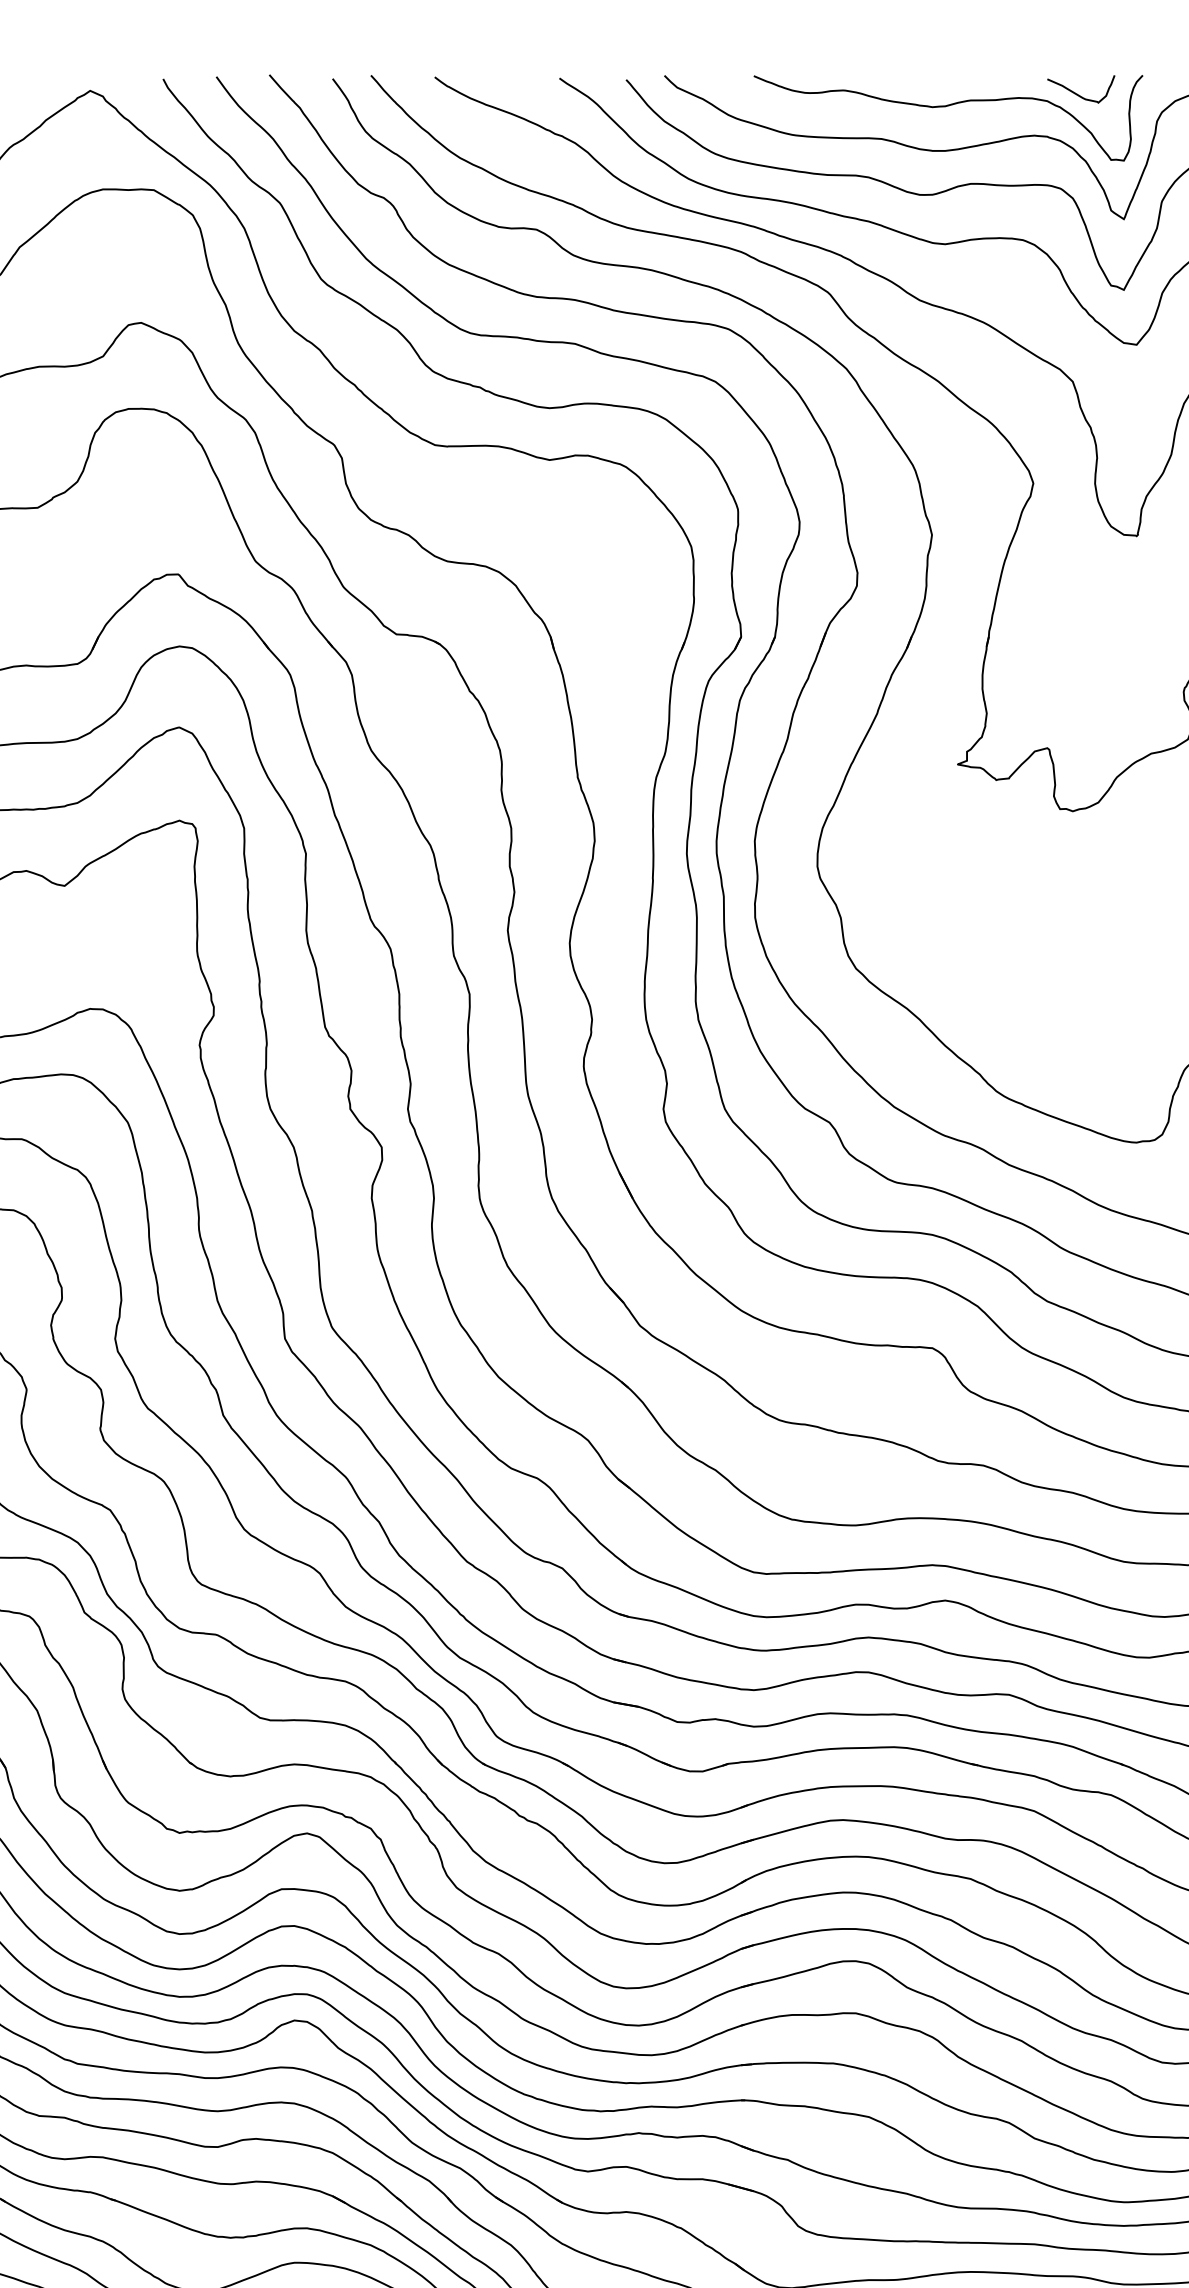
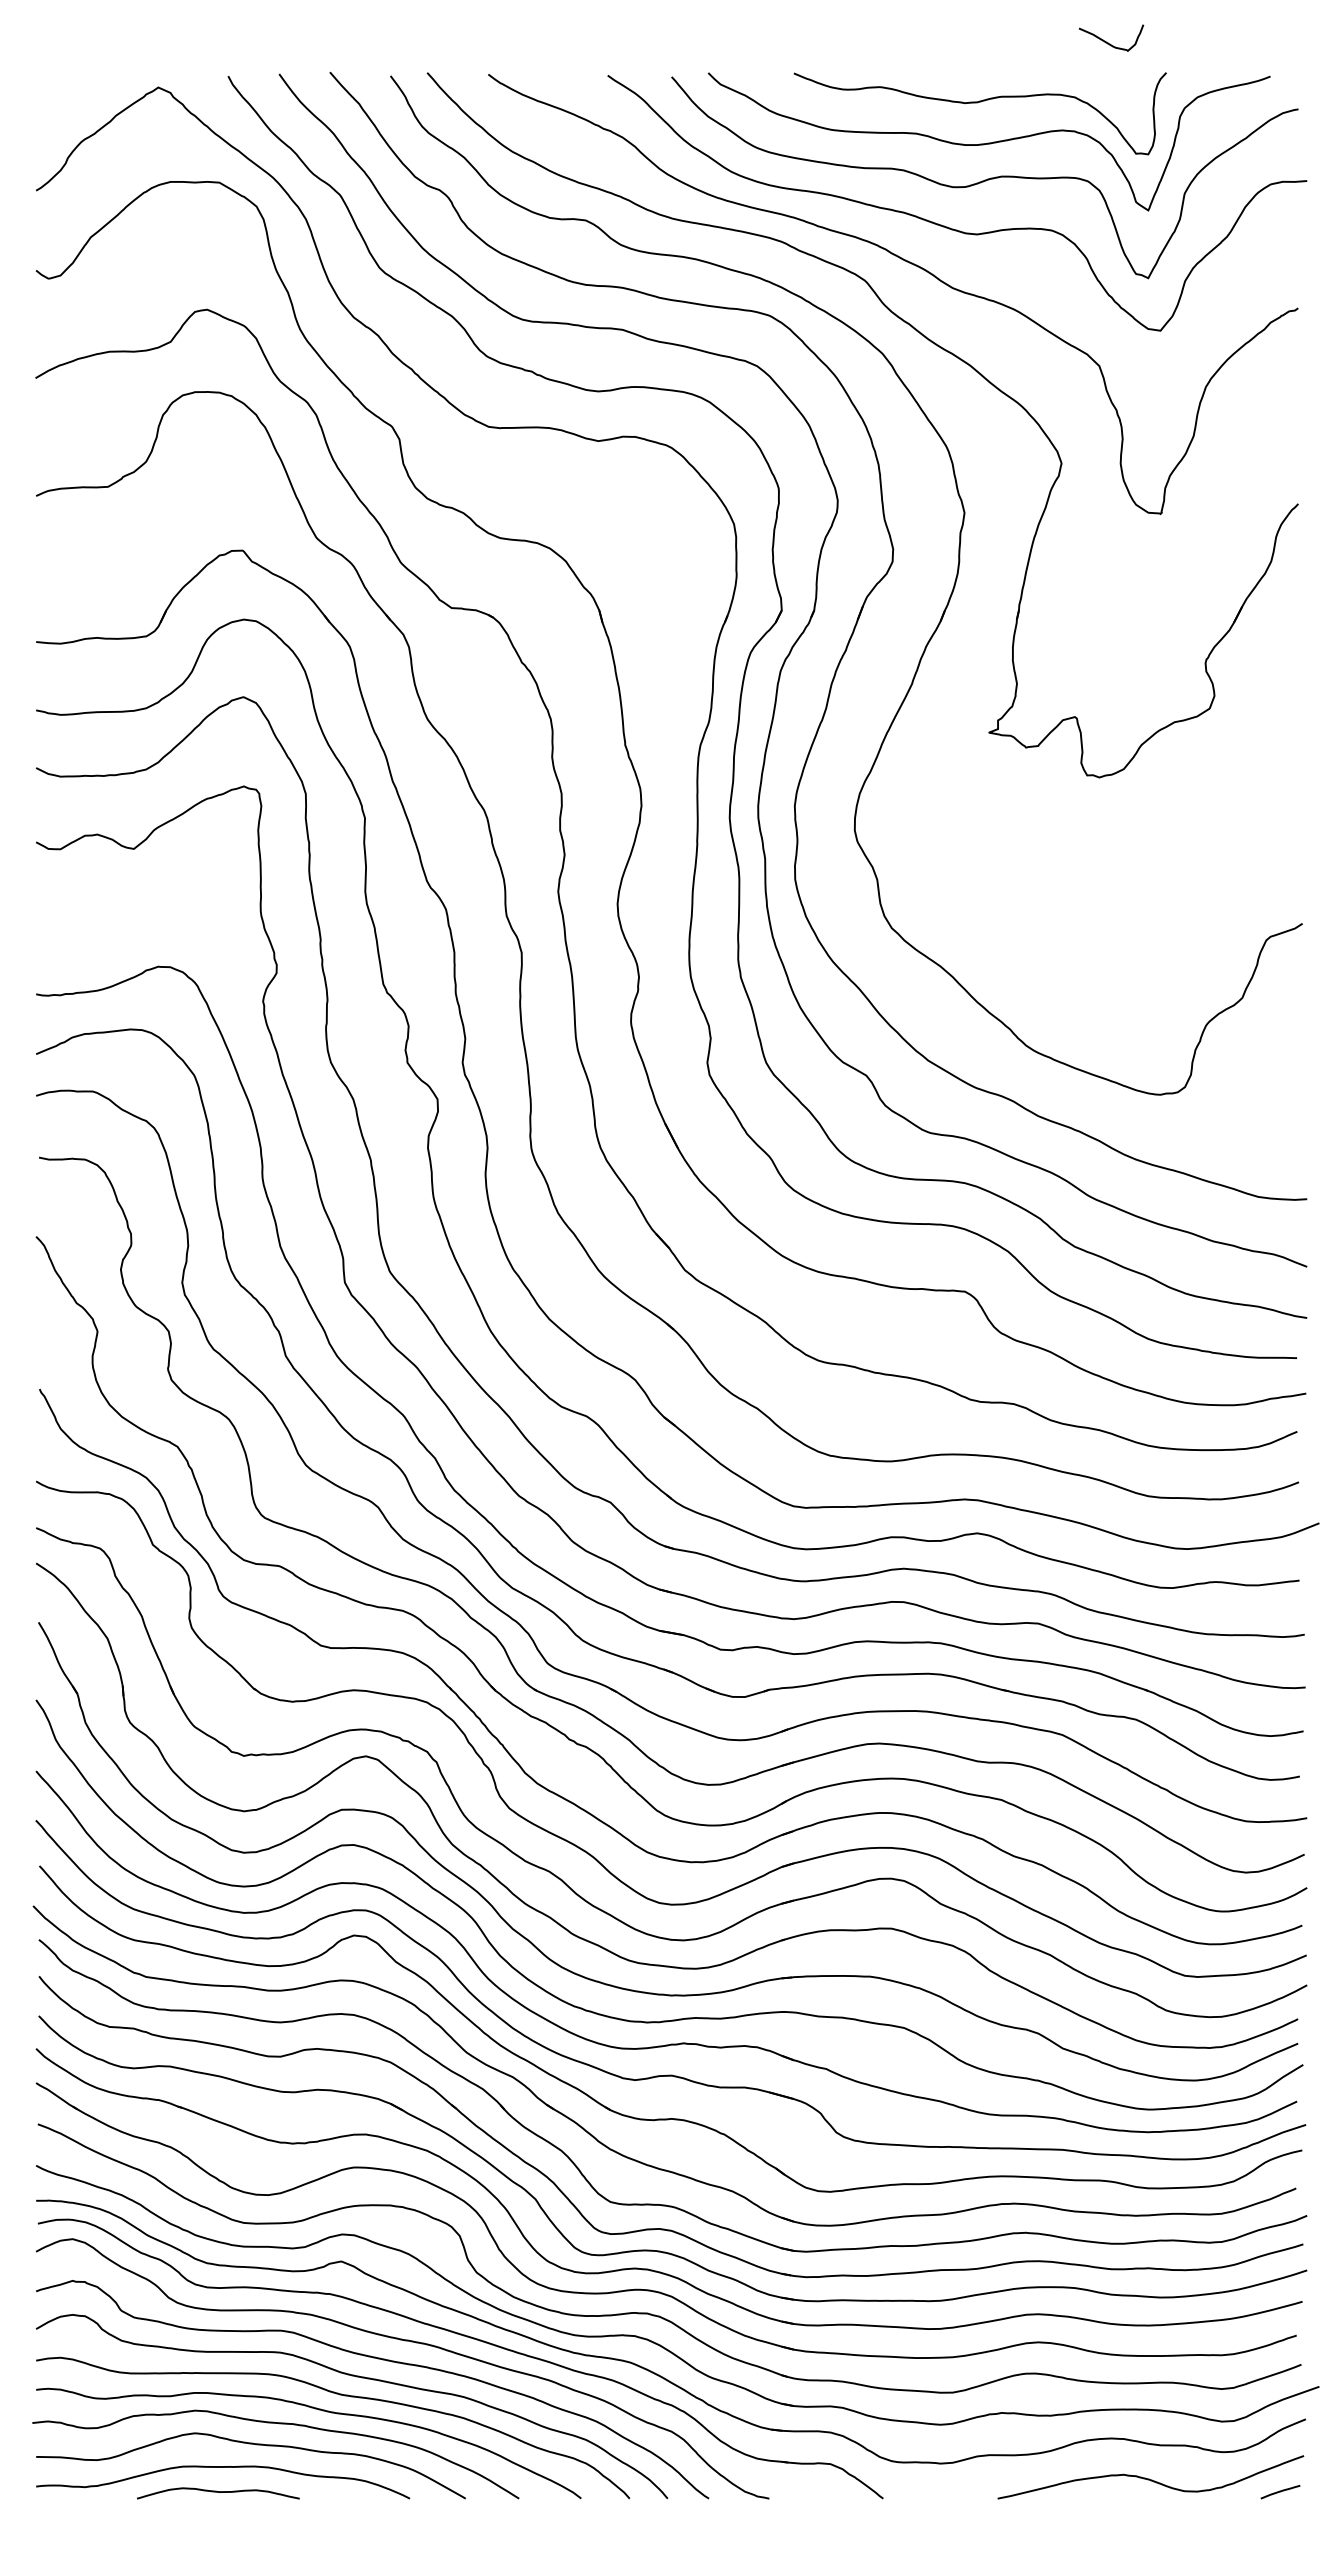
curve: (1078, 93) -> (1108, 42), moved

